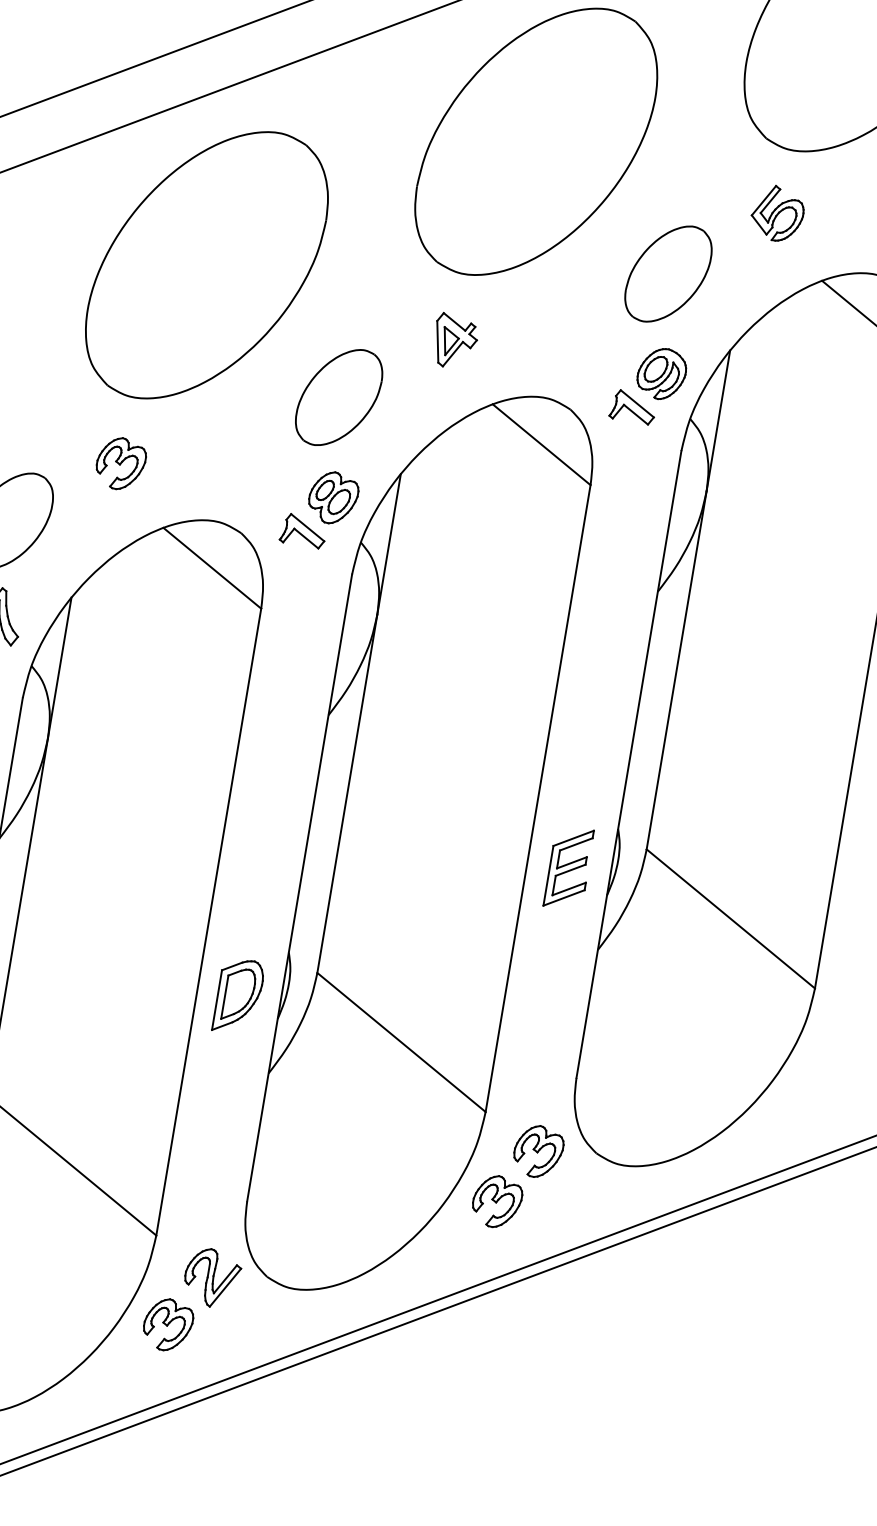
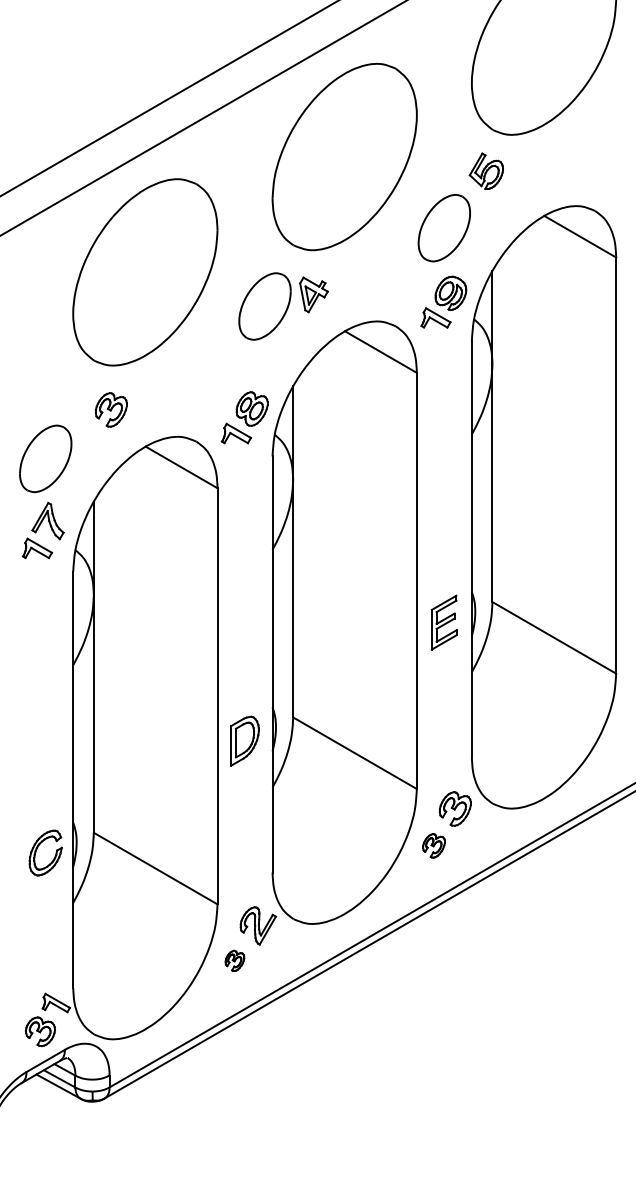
part: (776, 213) -> (485, 171), moved
part: (338, 397) -> (264, 306), moved
part: (496, 1201) -> (433, 845), size x0.7
part: (167, 1324) -> (234, 960), size x0.6

